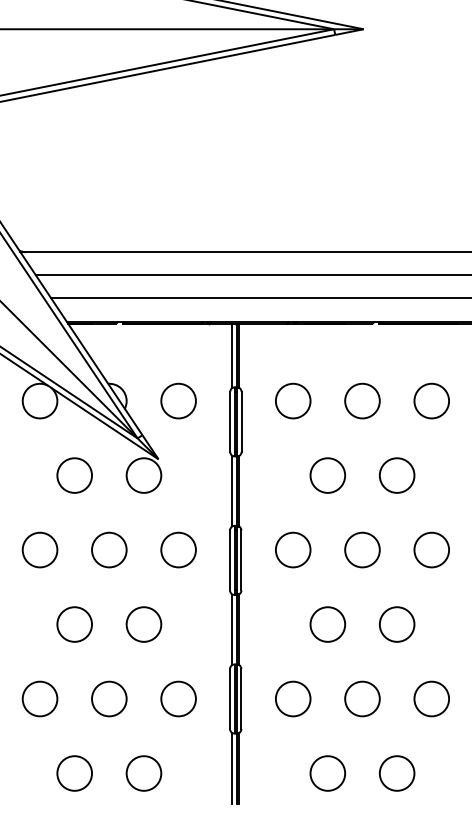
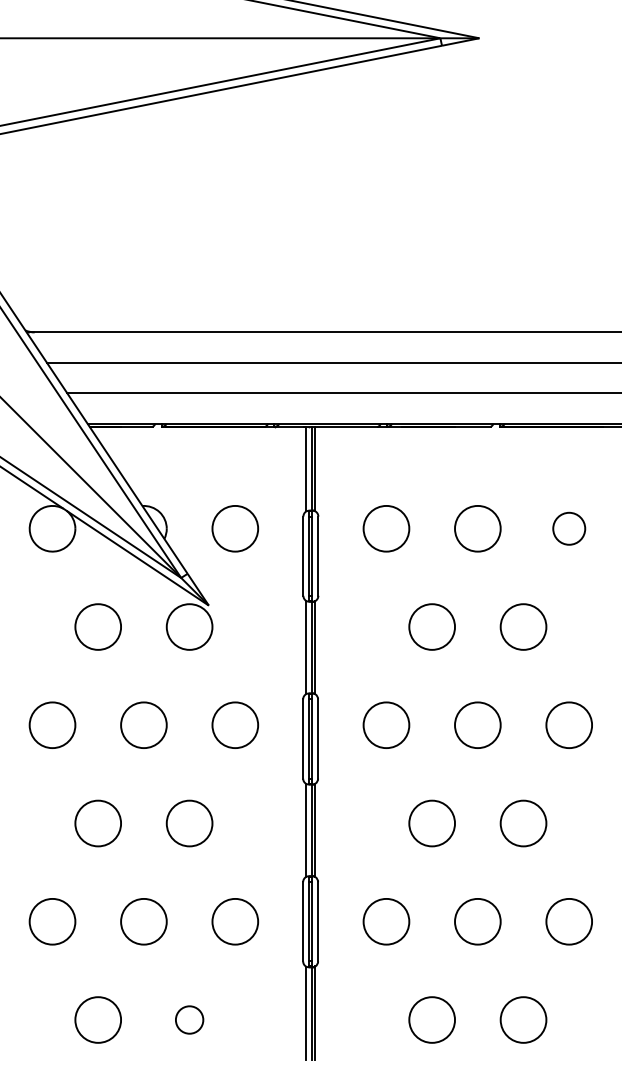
circle: (431, 400) -> (569, 528), size x0.7
circle: (143, 773) -> (189, 1019), size x0.6

